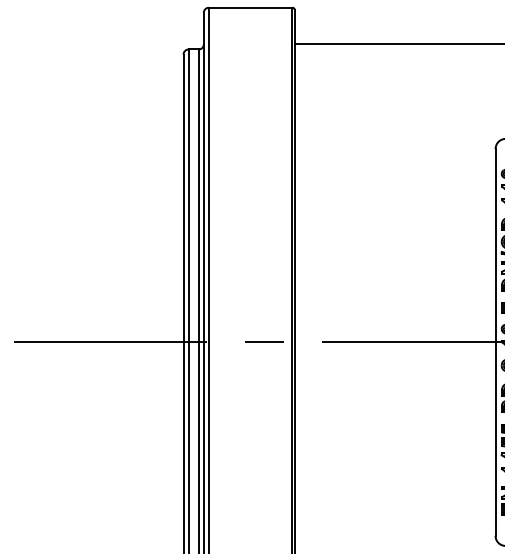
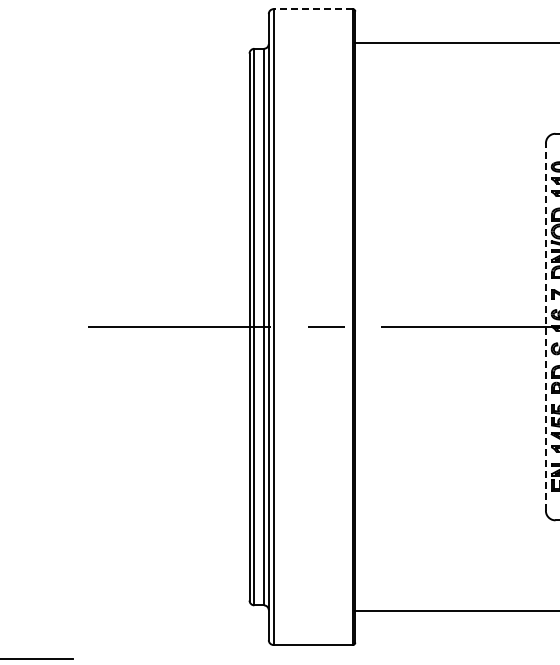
line: (250, 8) -> (313, 9), solid -> dashed
line: (495, 342) -> (545, 327), solid -> dashed

